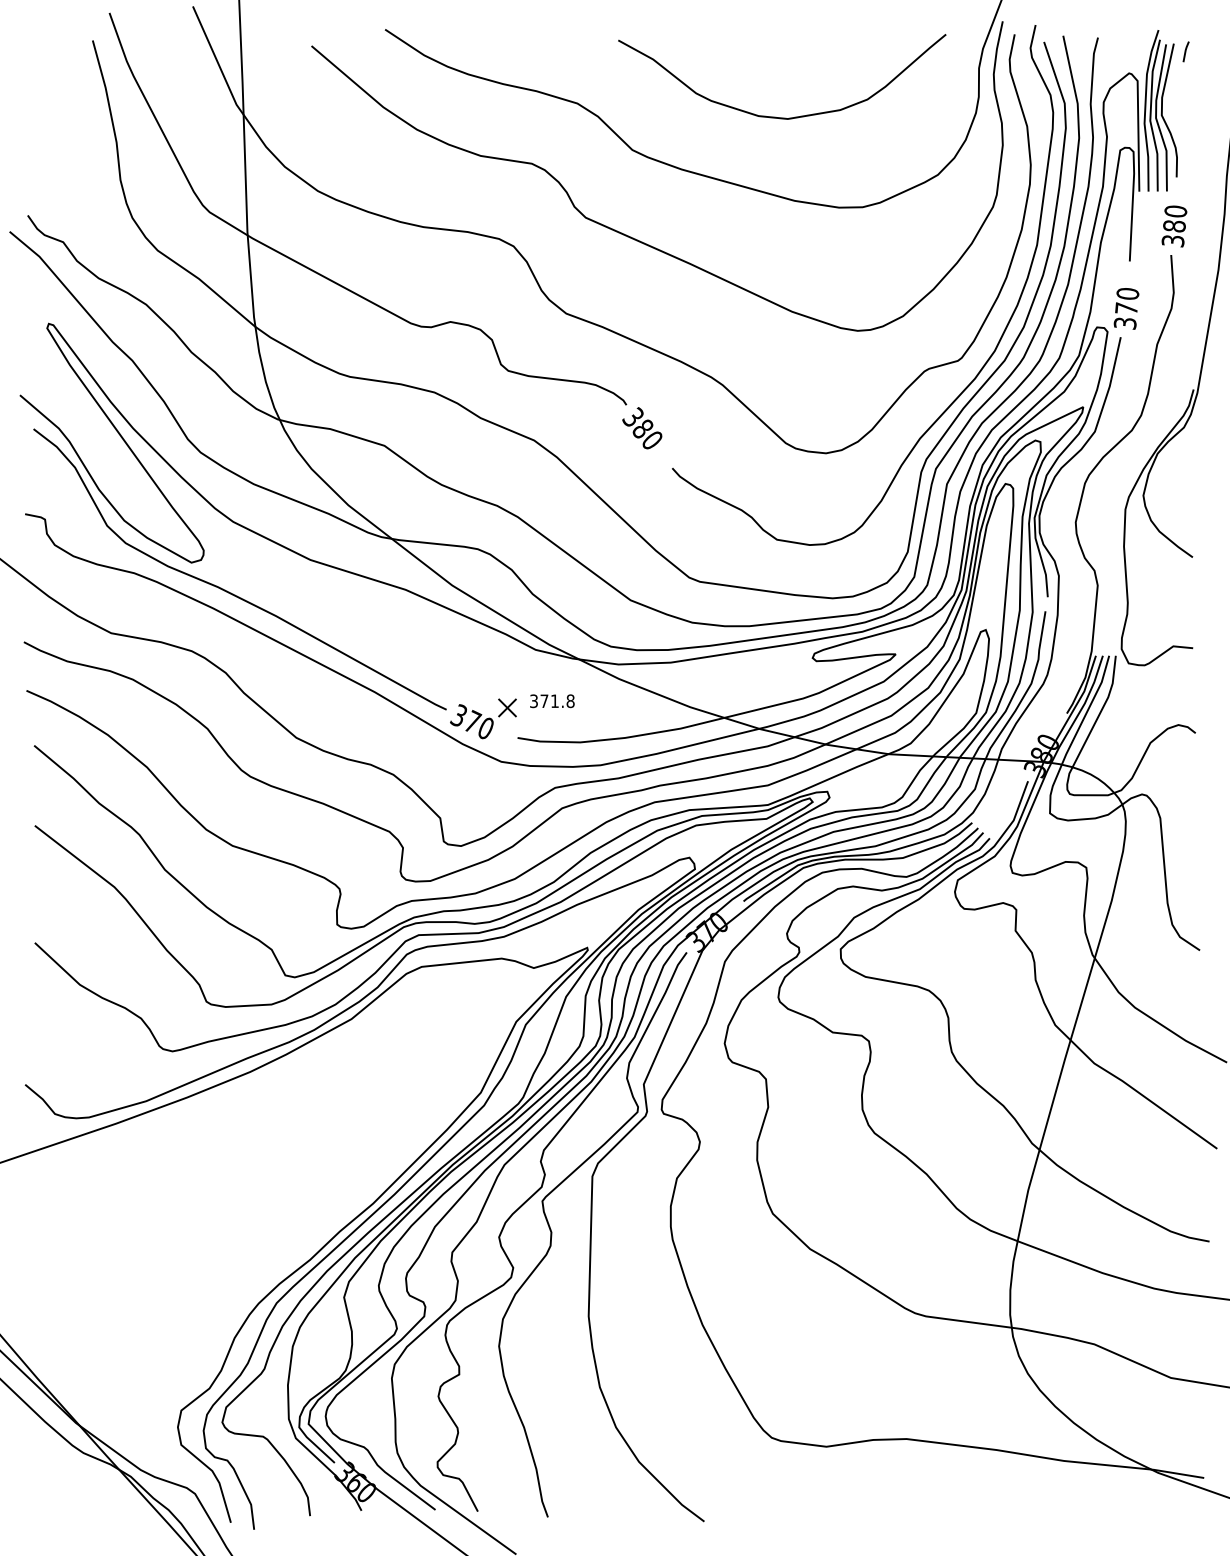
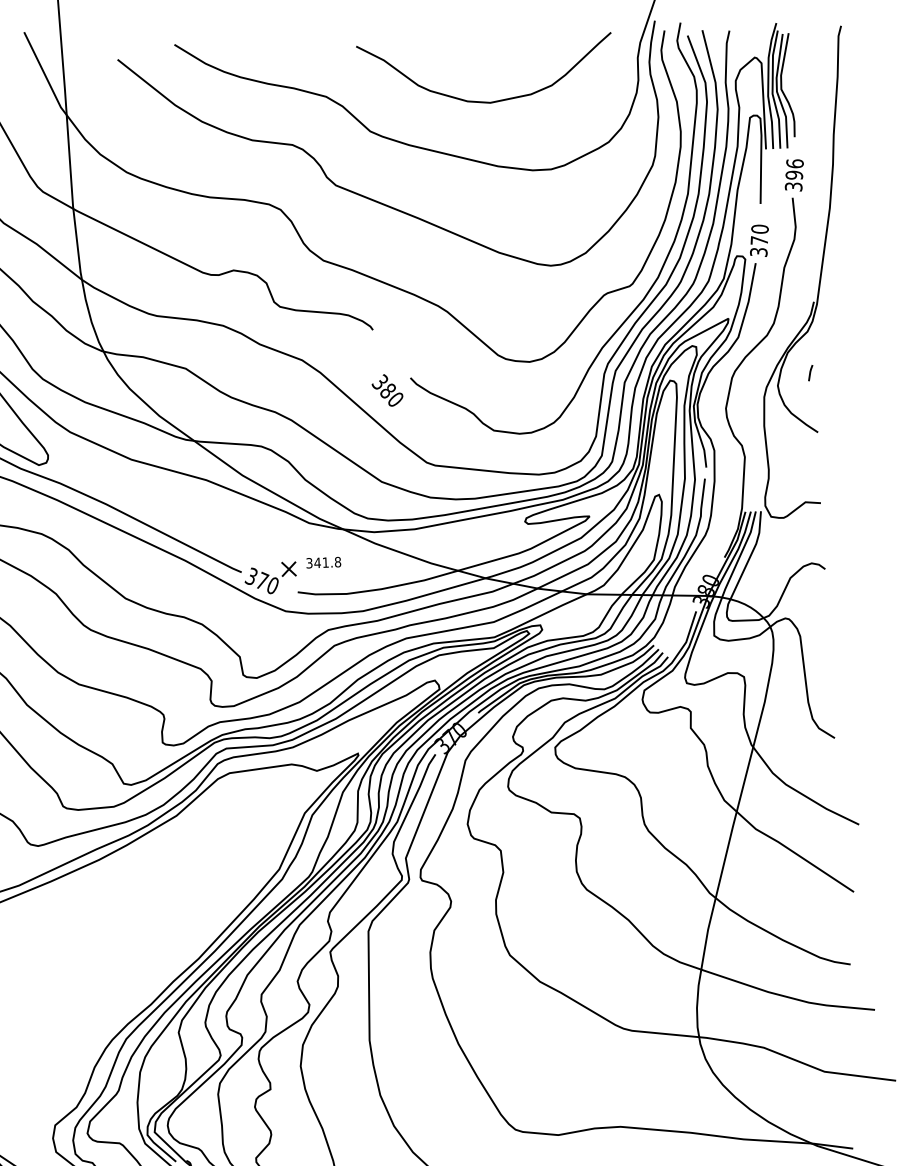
line: (1185, 51) -> (810, 372), moved
text: (1175, 218) -> (794, 169), 380 -> 396
text: (642, 428) -> (387, 390), moved
text: (544, 700) -> (317, 562), 371.8 -> 341.8

